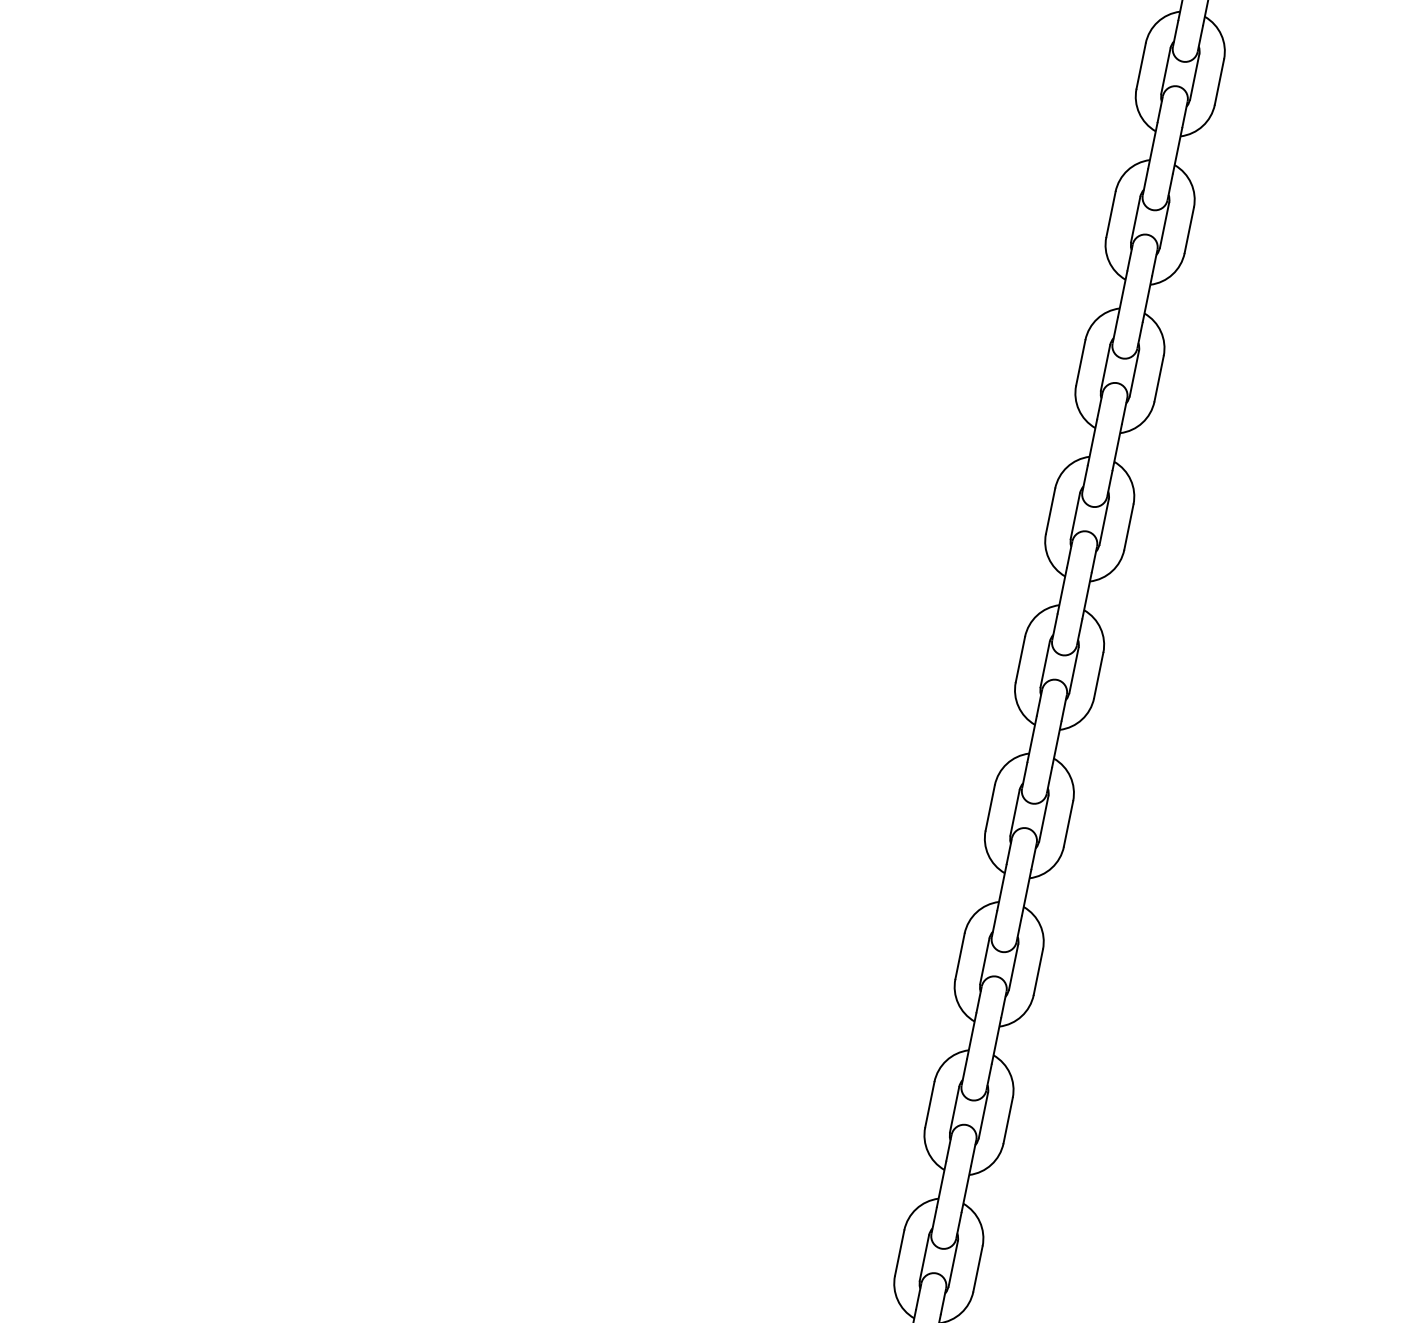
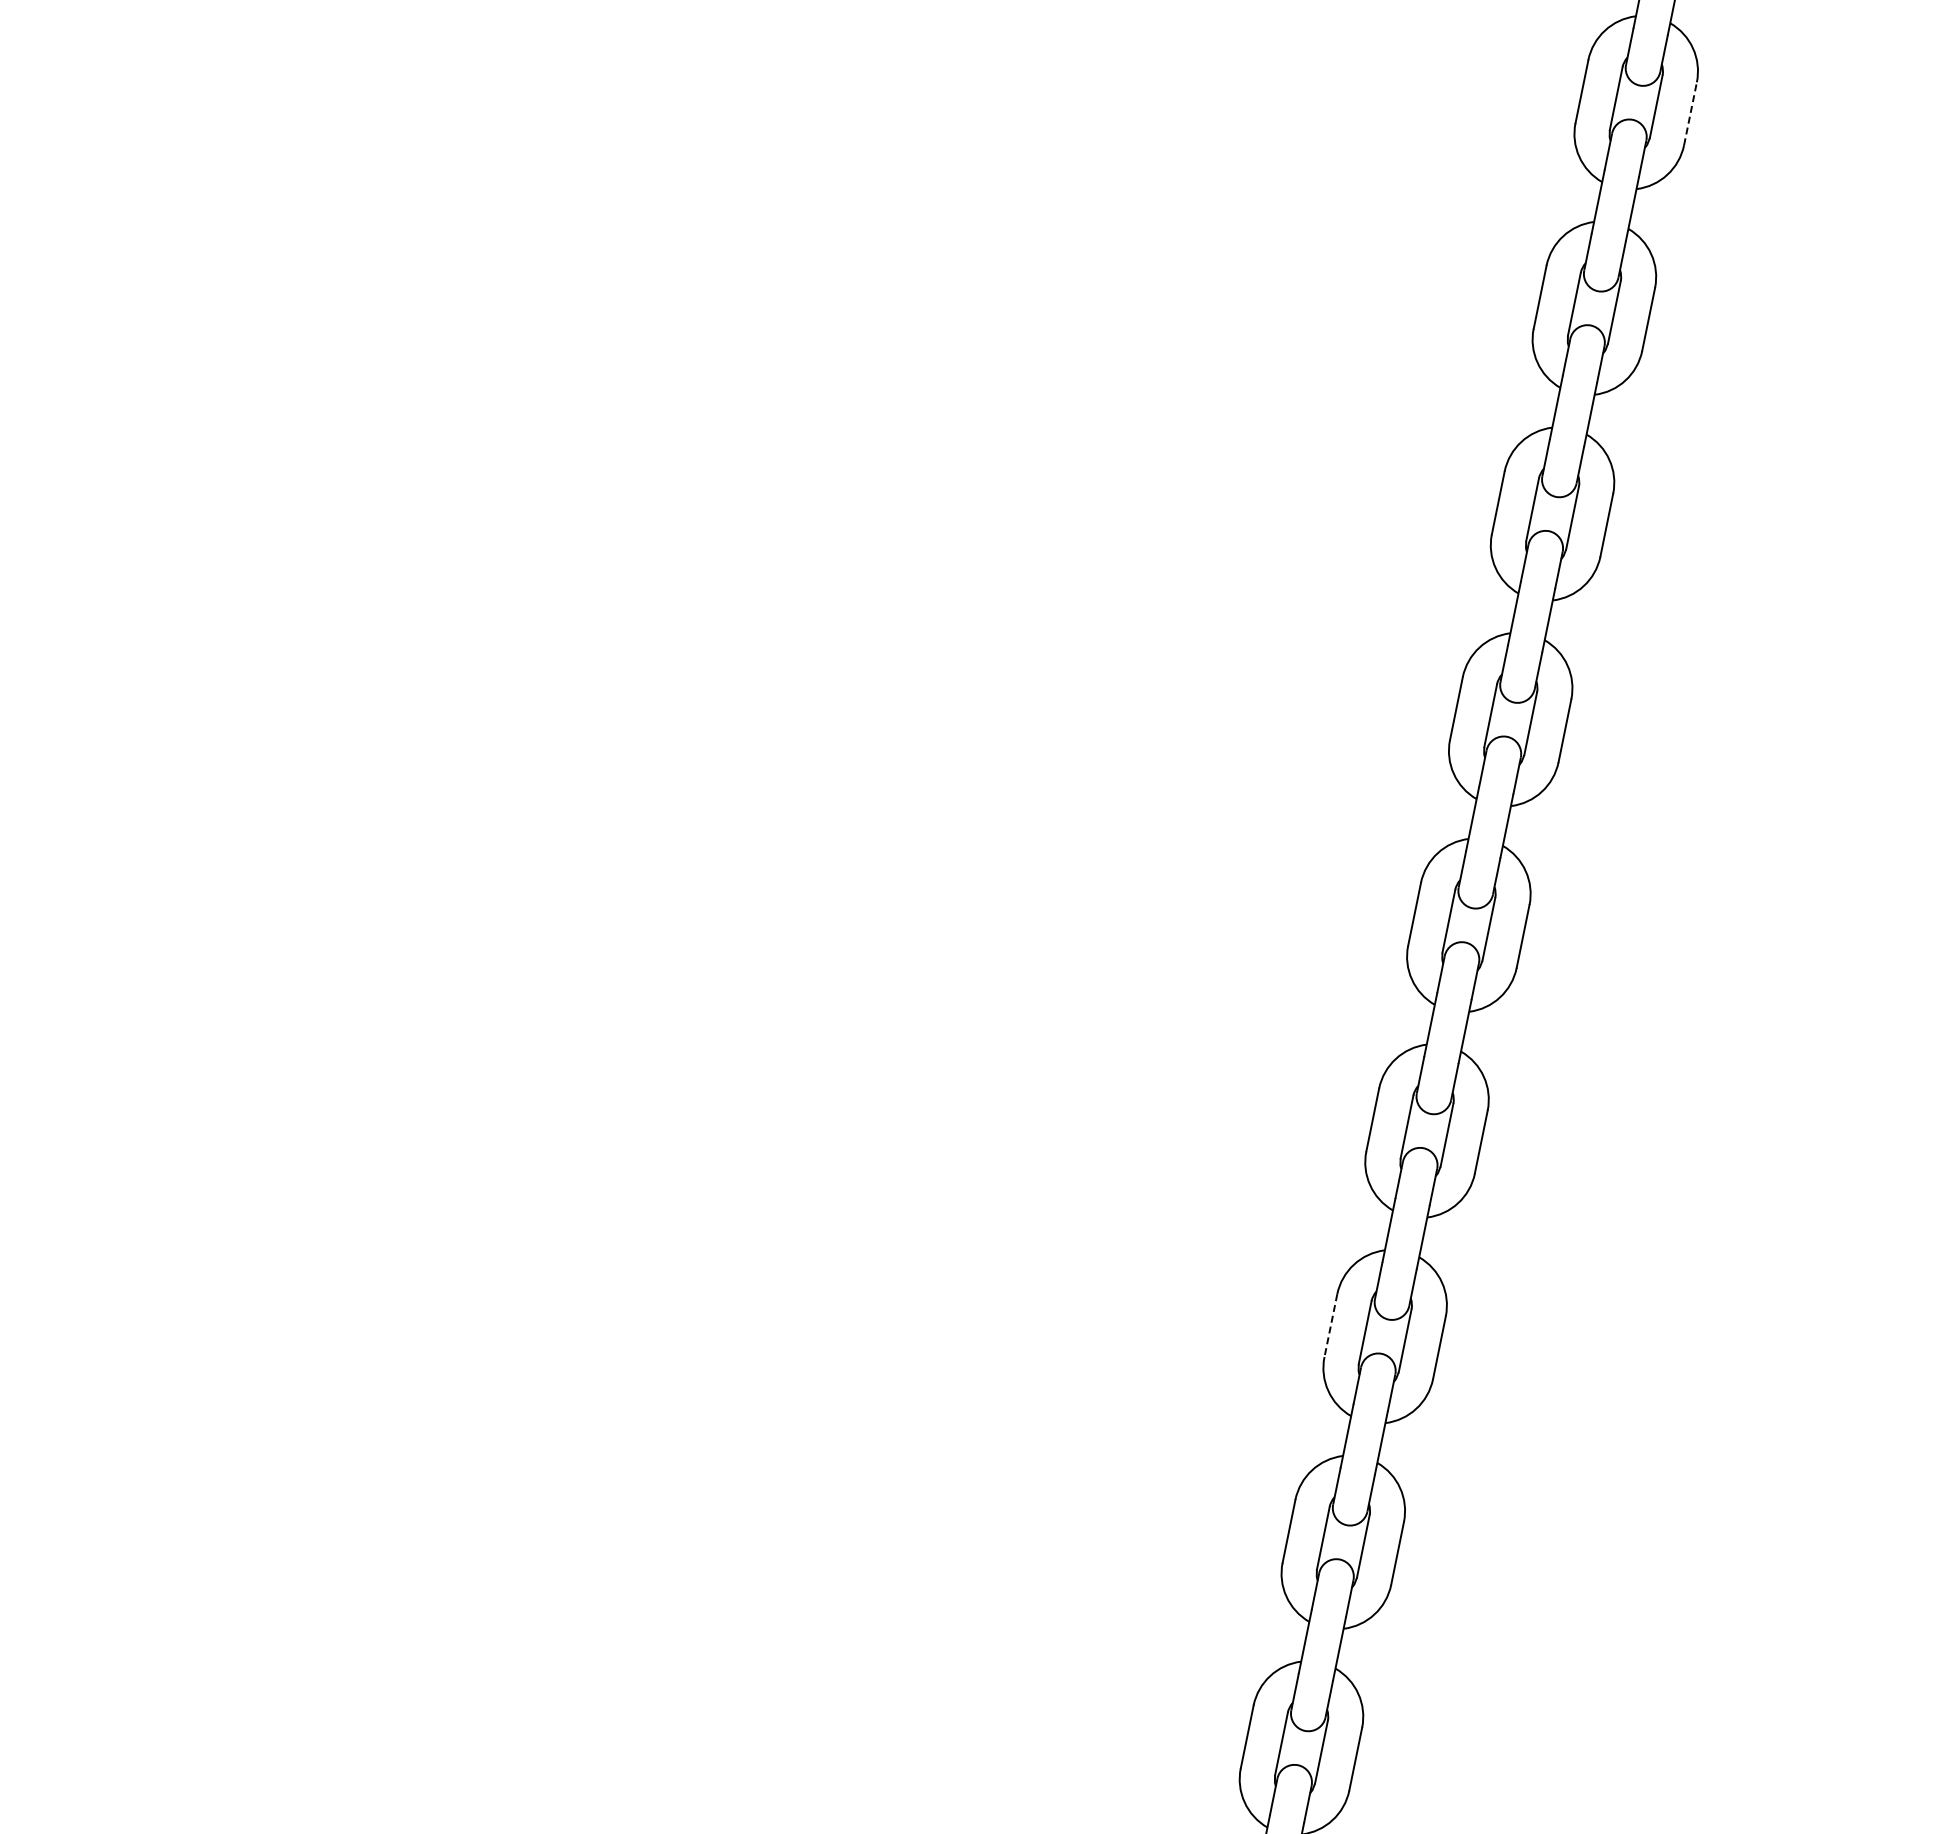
line: (1219, 81) -> (1690, 113), solid -> dashed
line: (959, 956) -> (1330, 1326), solid -> dashed

